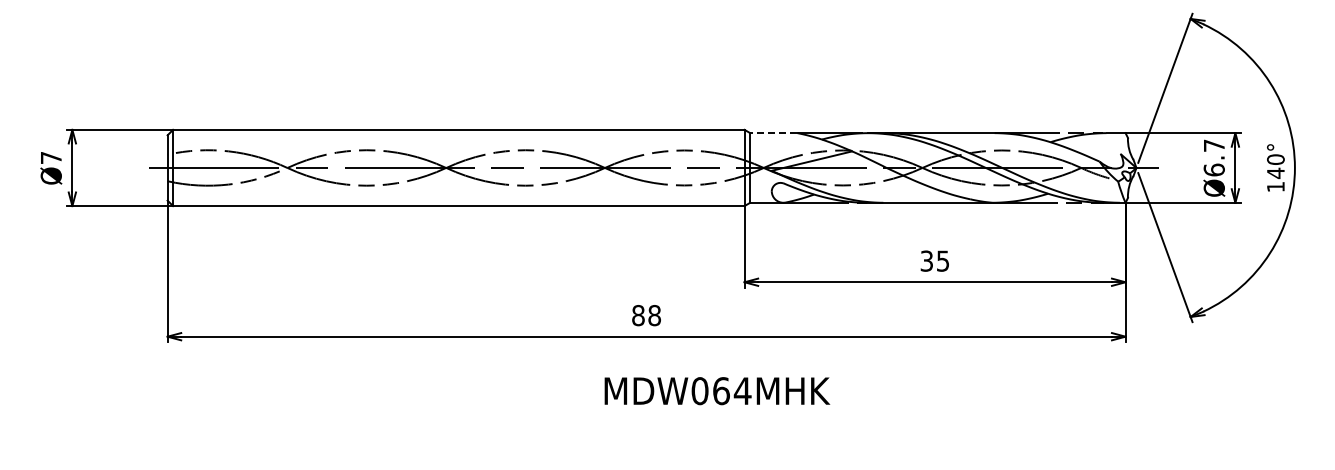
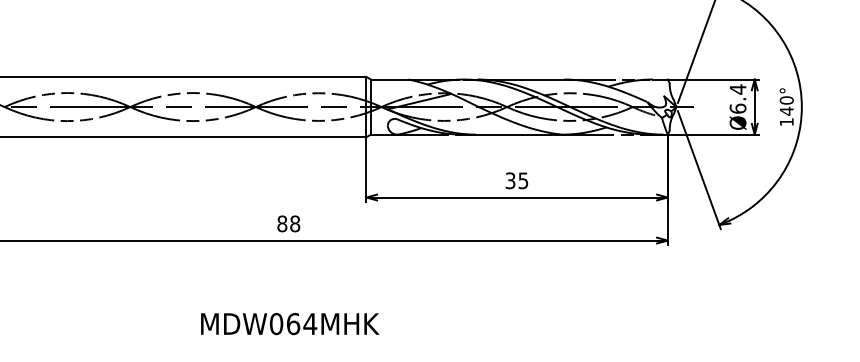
line: (773, 133) -> (389, 79), dashed -> solid
text: (1214, 145) -> (738, 89), Ø6.7 -> Ø6.4
text: (717, 391) -> (290, 324), moved

